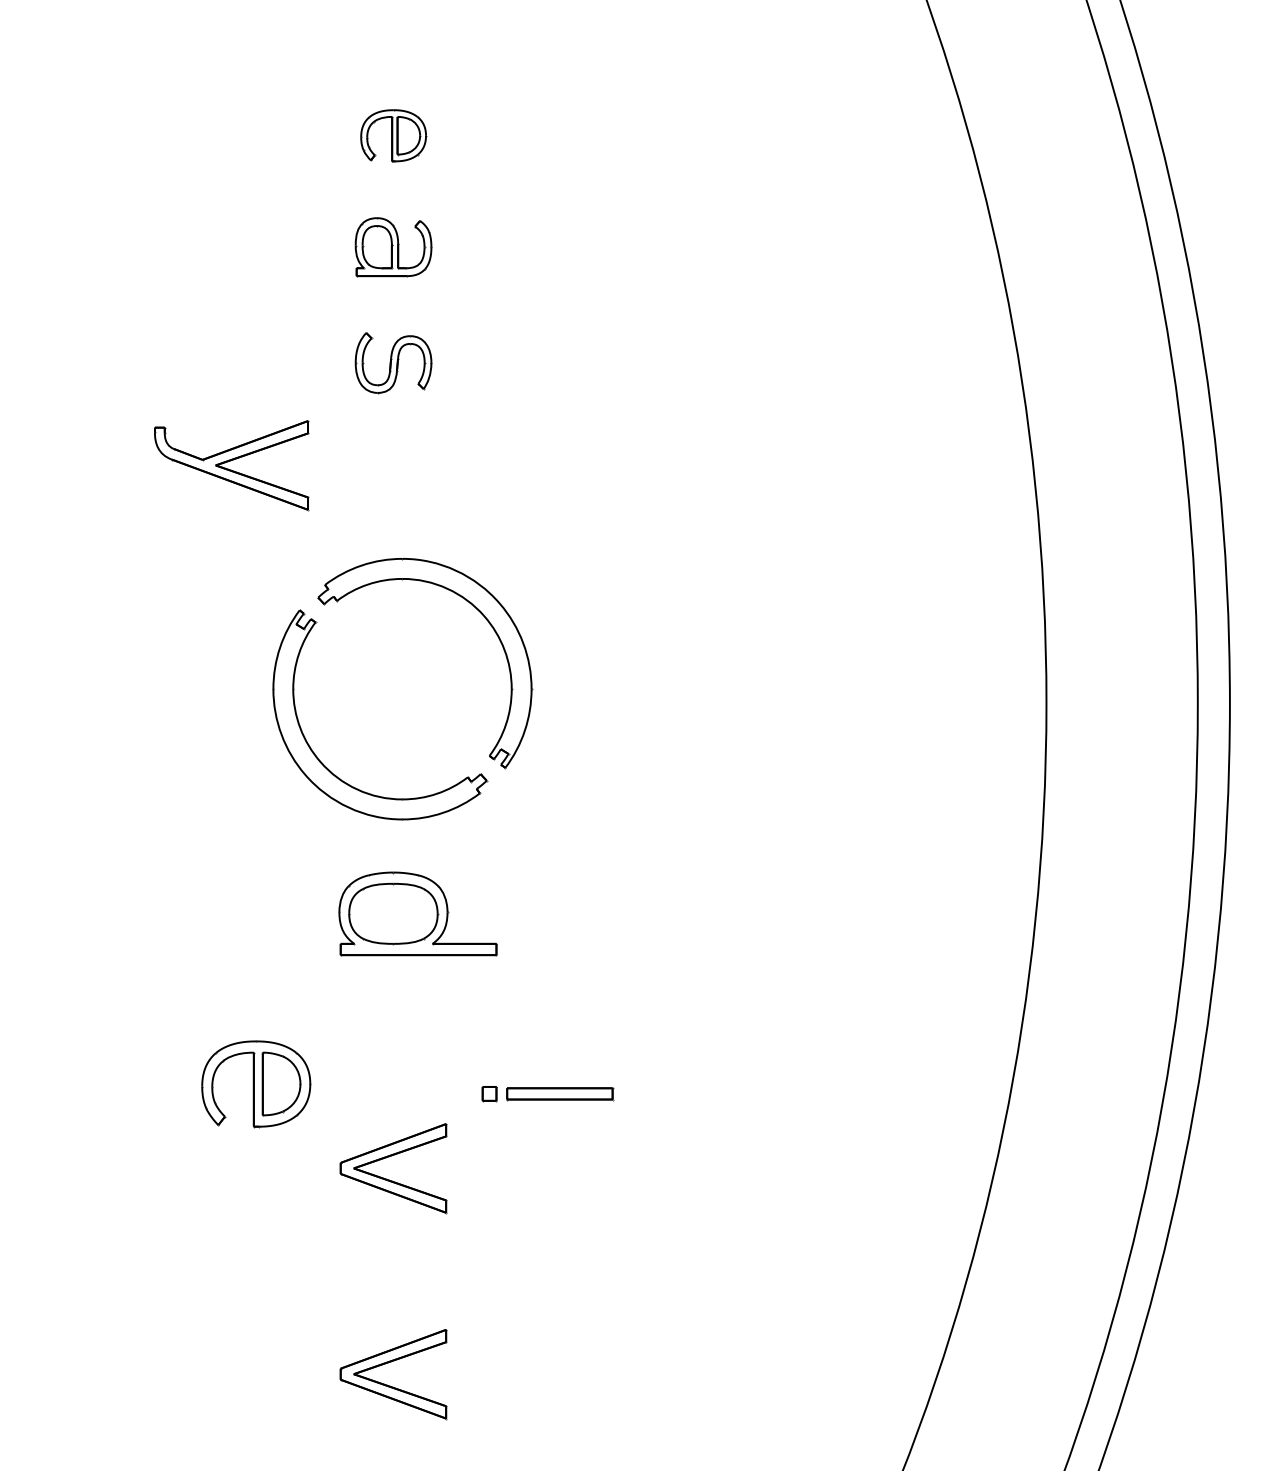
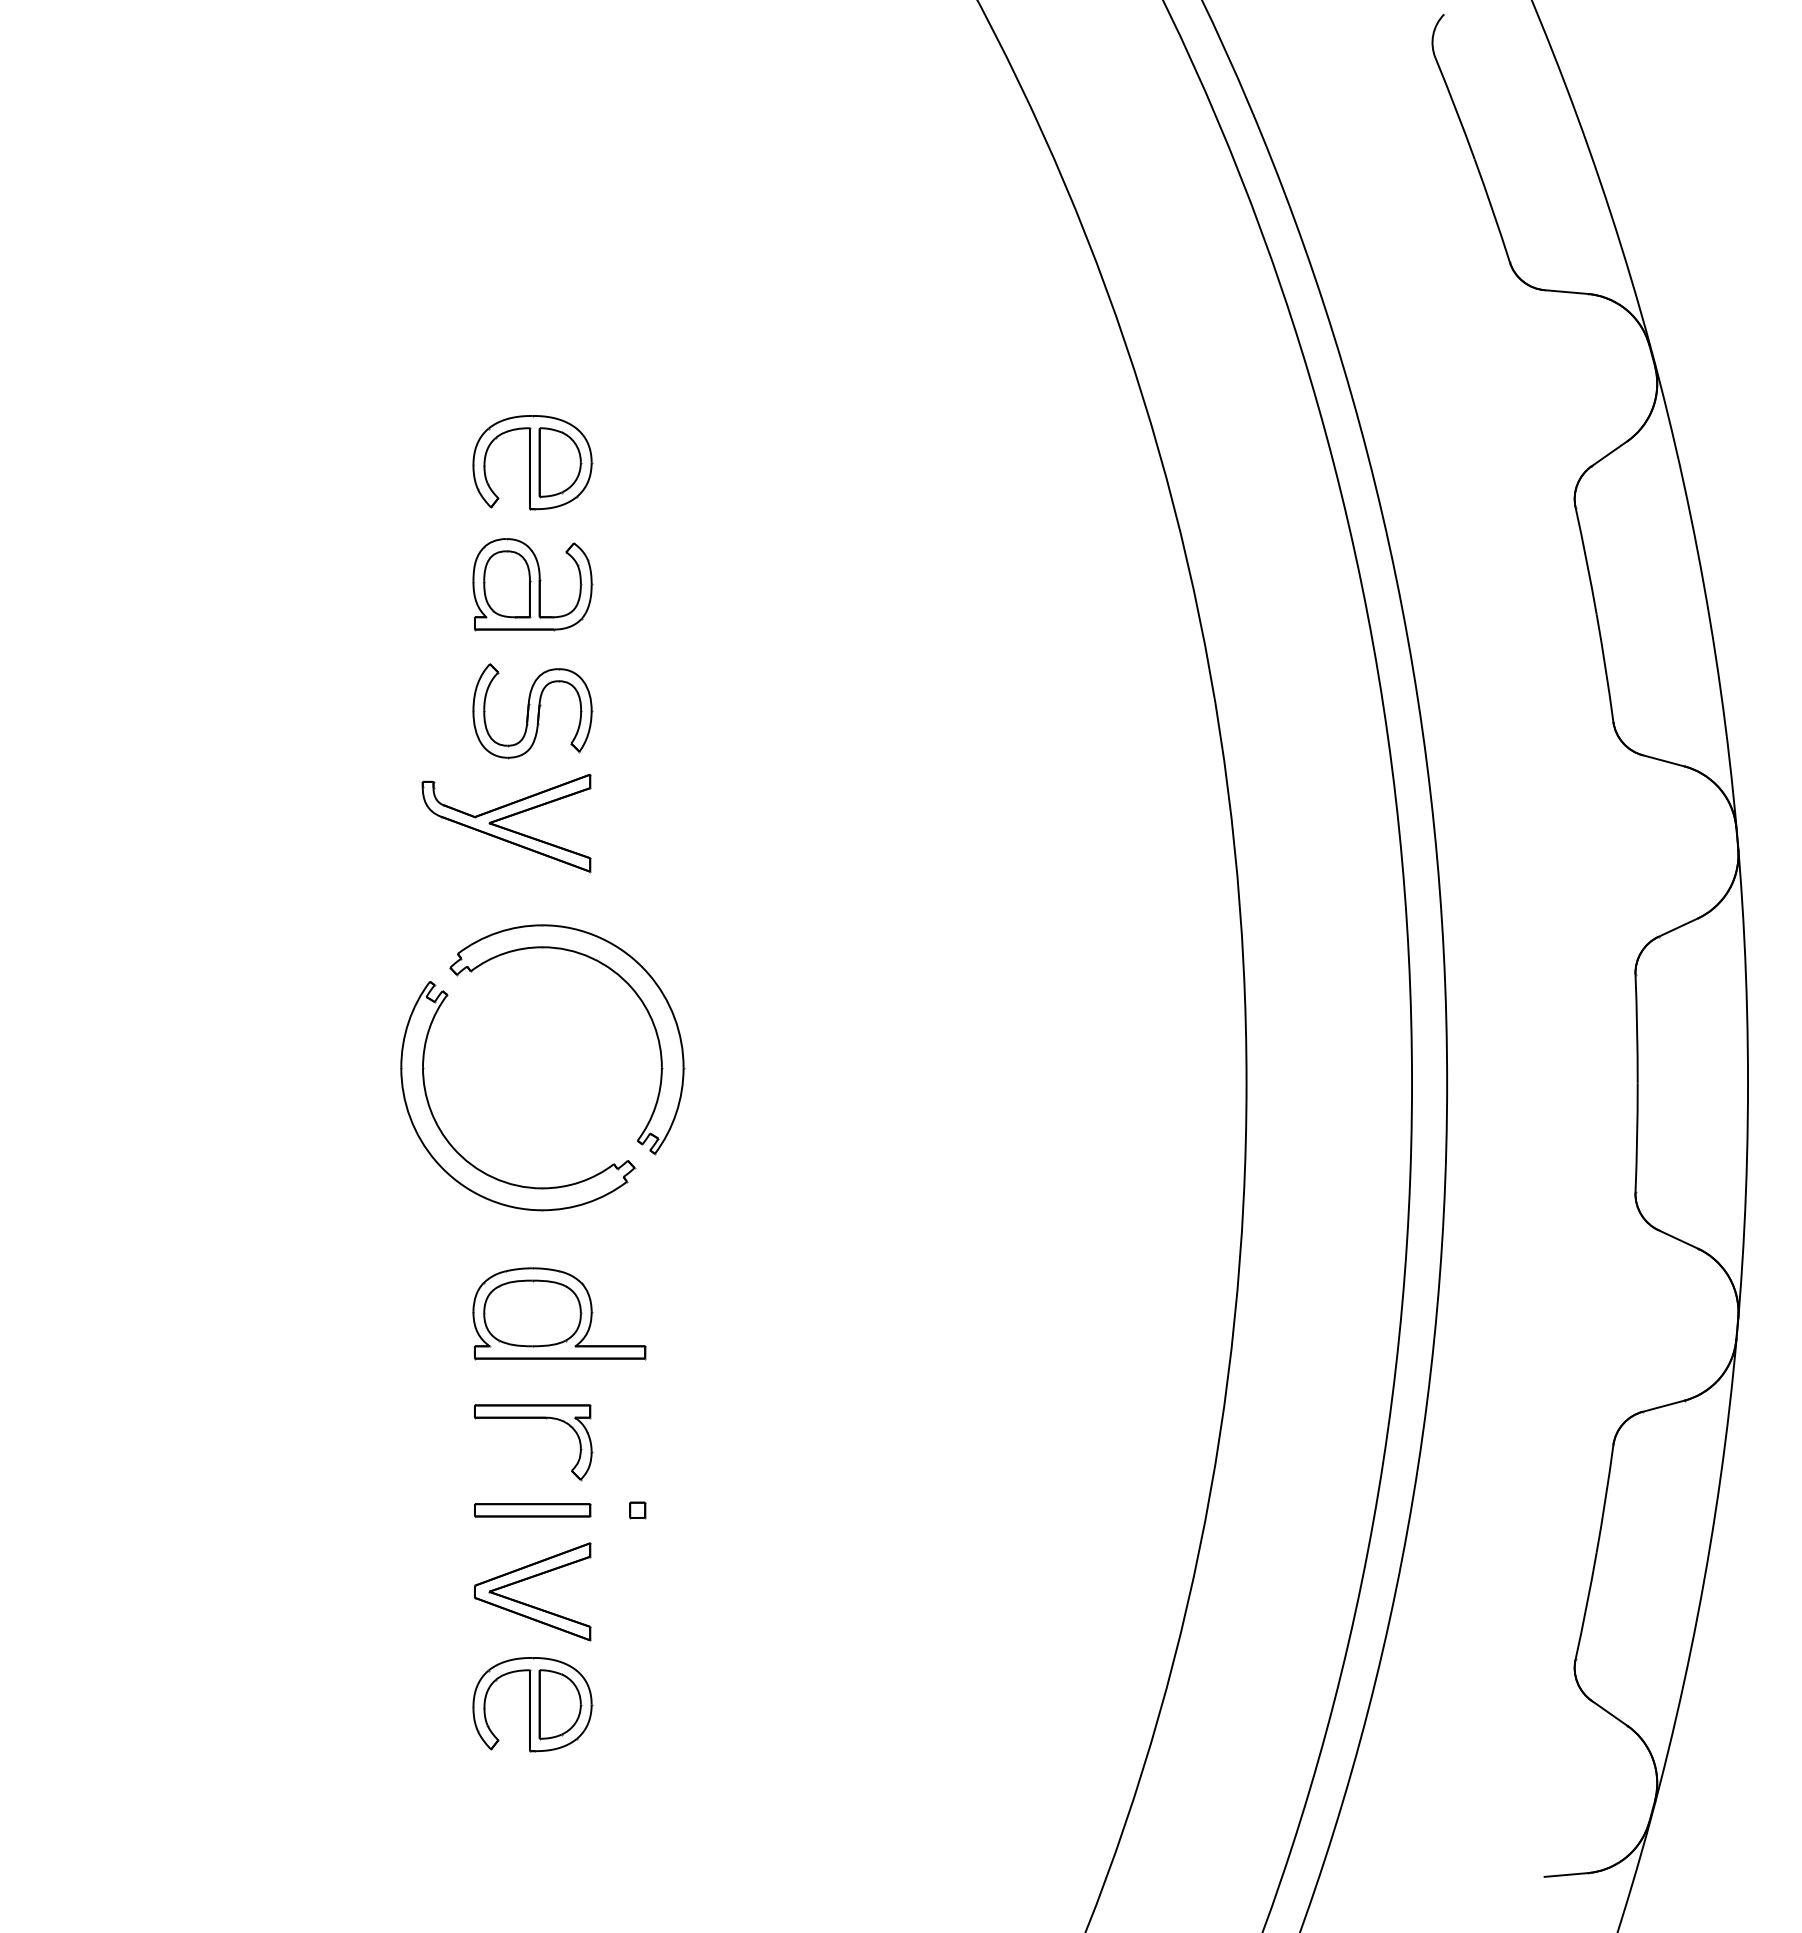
part: (393, 135) -> (532, 462), size x1.67
part: (393, 247) -> (532, 584), size x1.43
part: (393, 363) -> (532, 711), size x1.43
part: (231, 465) -> (506, 823), moved
part: (394, 1009) -> (533, 1418), added
part: (256, 1083) -> (532, 1704), moved
part: (559, 1094) -> (532, 1510), moved
part: (389, 1362) -> (528, 1804), removed

